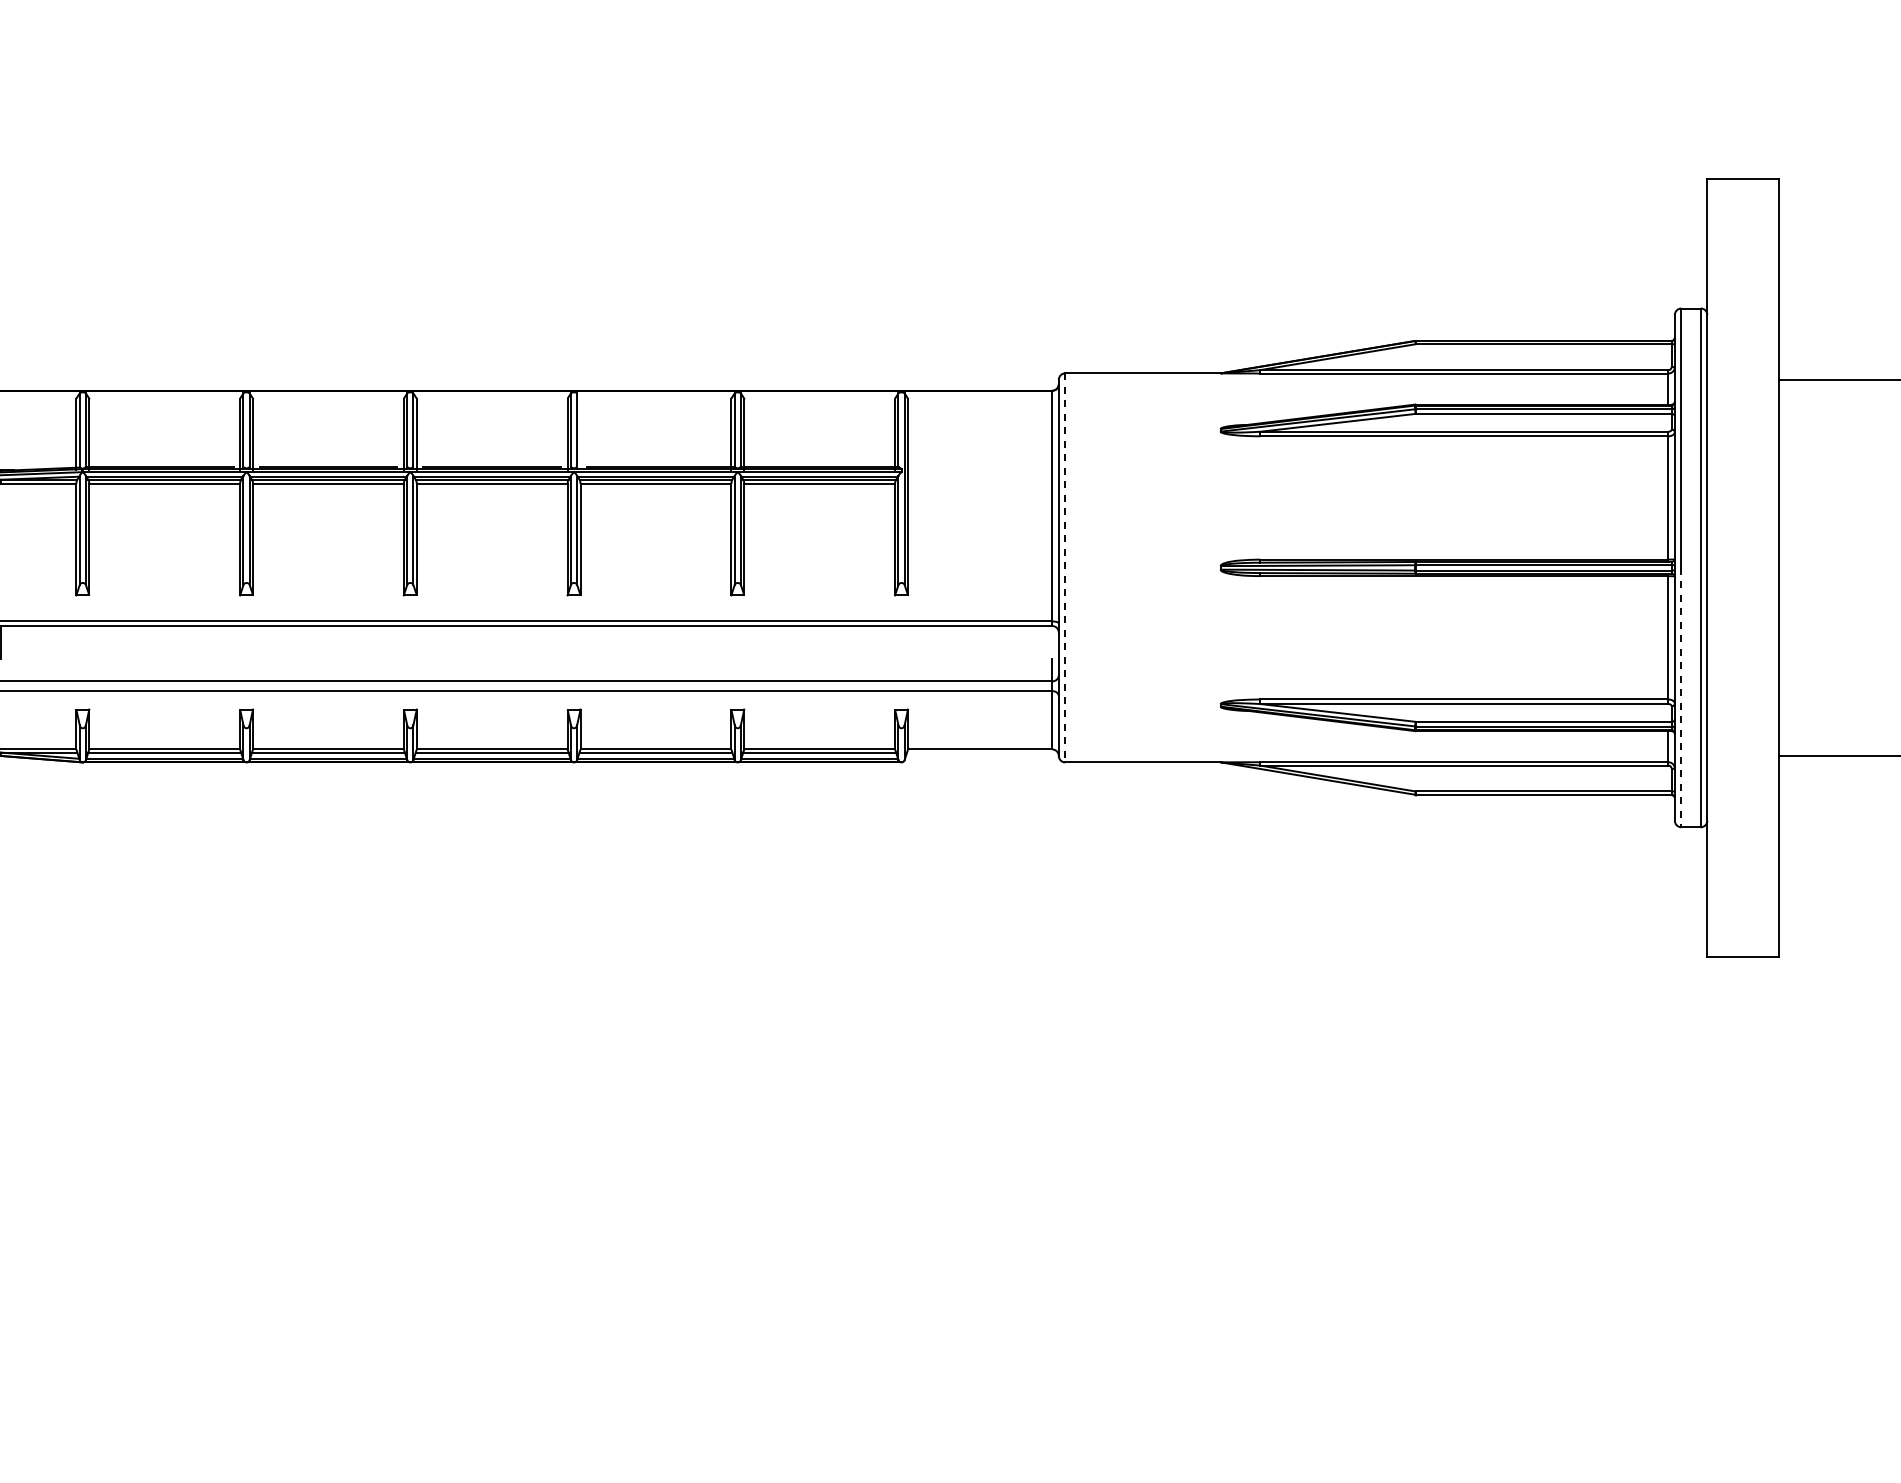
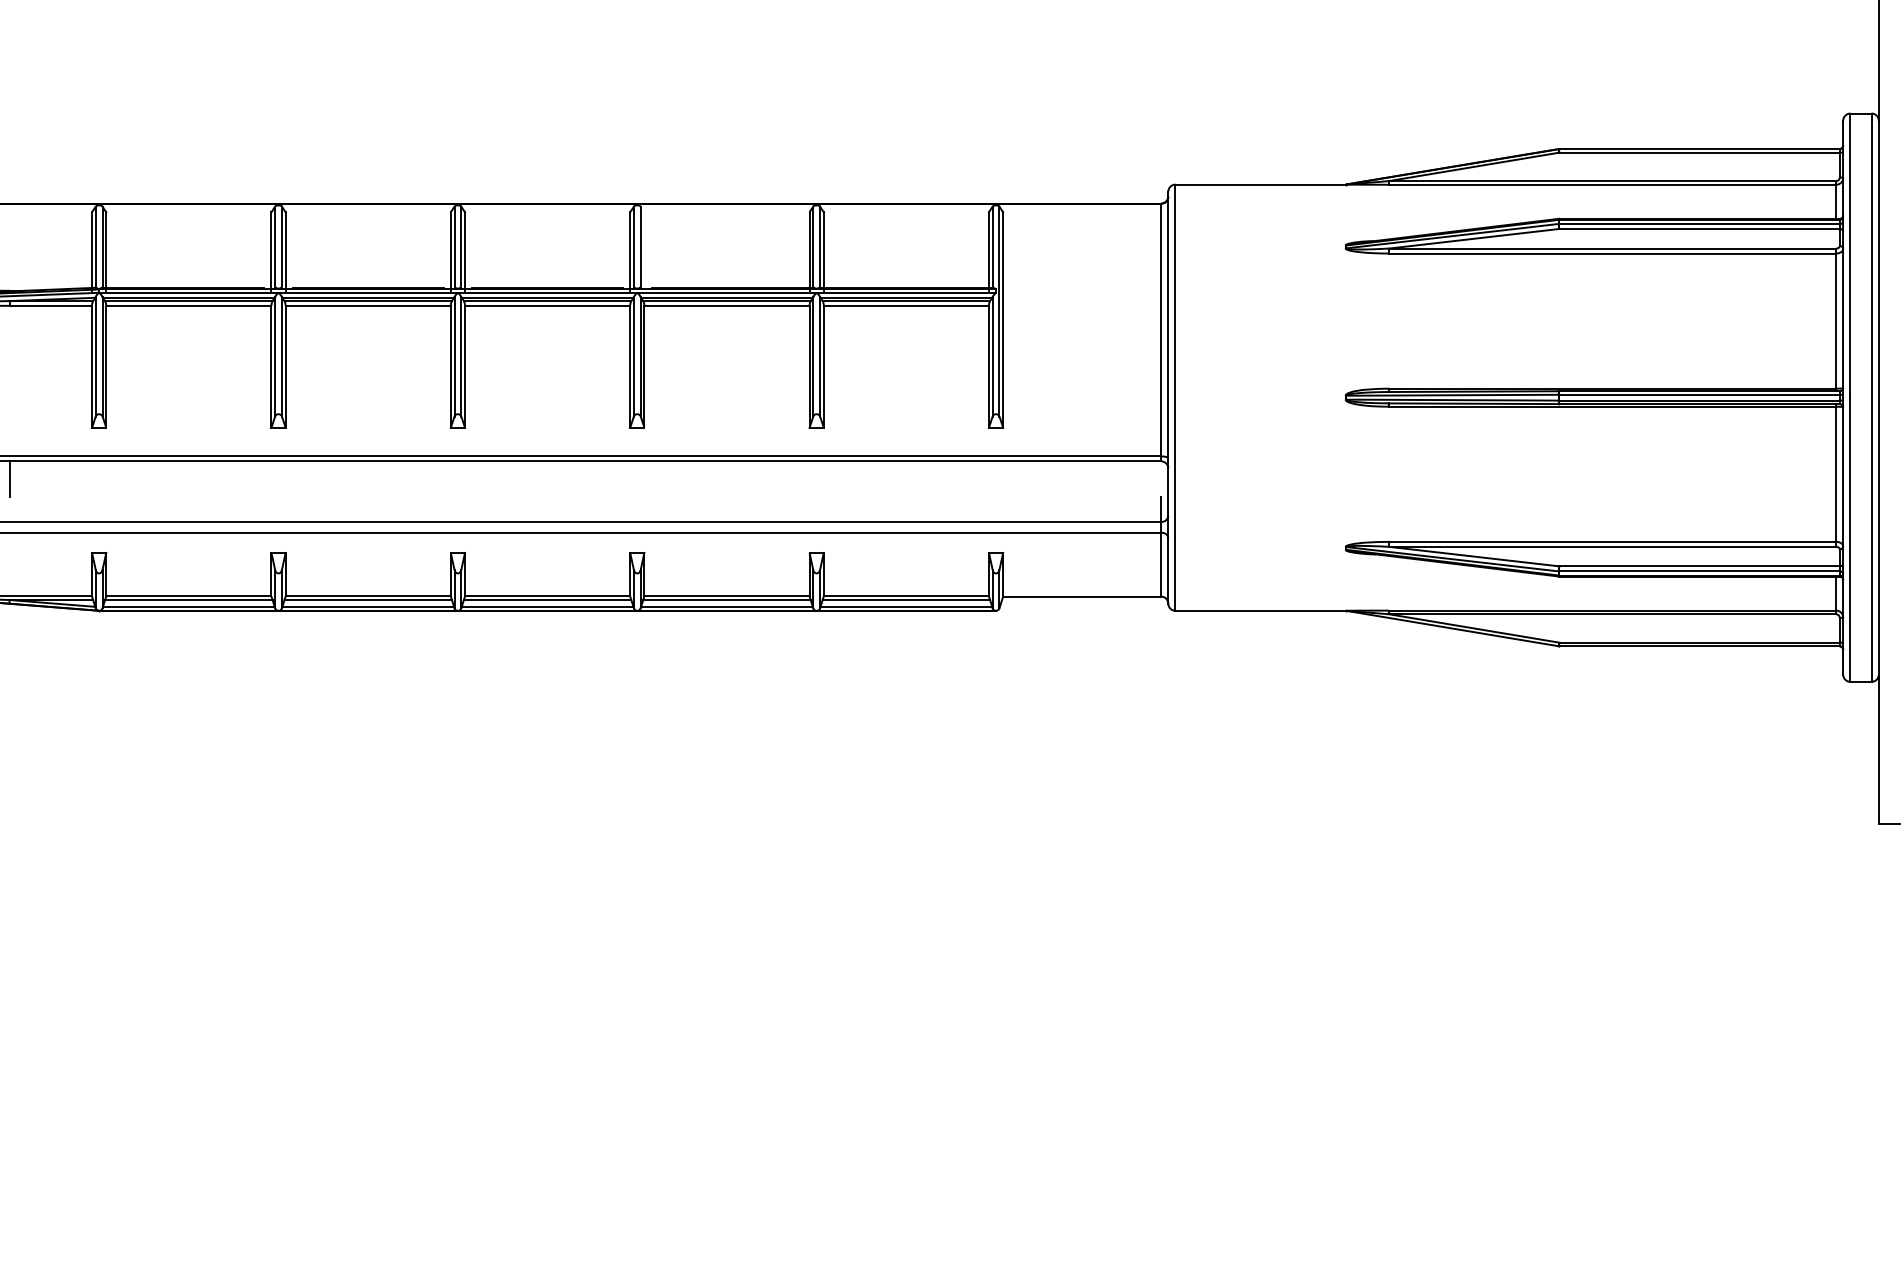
line: (1065, 567) -> (1175, 397), dashed -> solid
line: (1681, 697) -> (1850, 539), dashed -> solid

